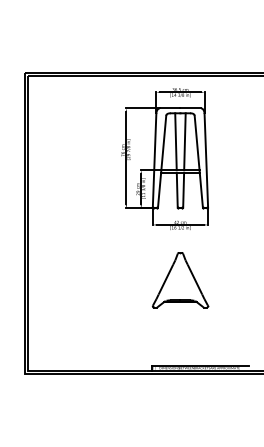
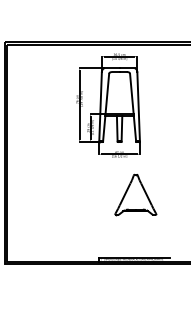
line: (175, 141) -> (115, 92), removed
line: (184, 141) -> (122, 92), removed
part: (180, 280) -> (135, 195), moved

